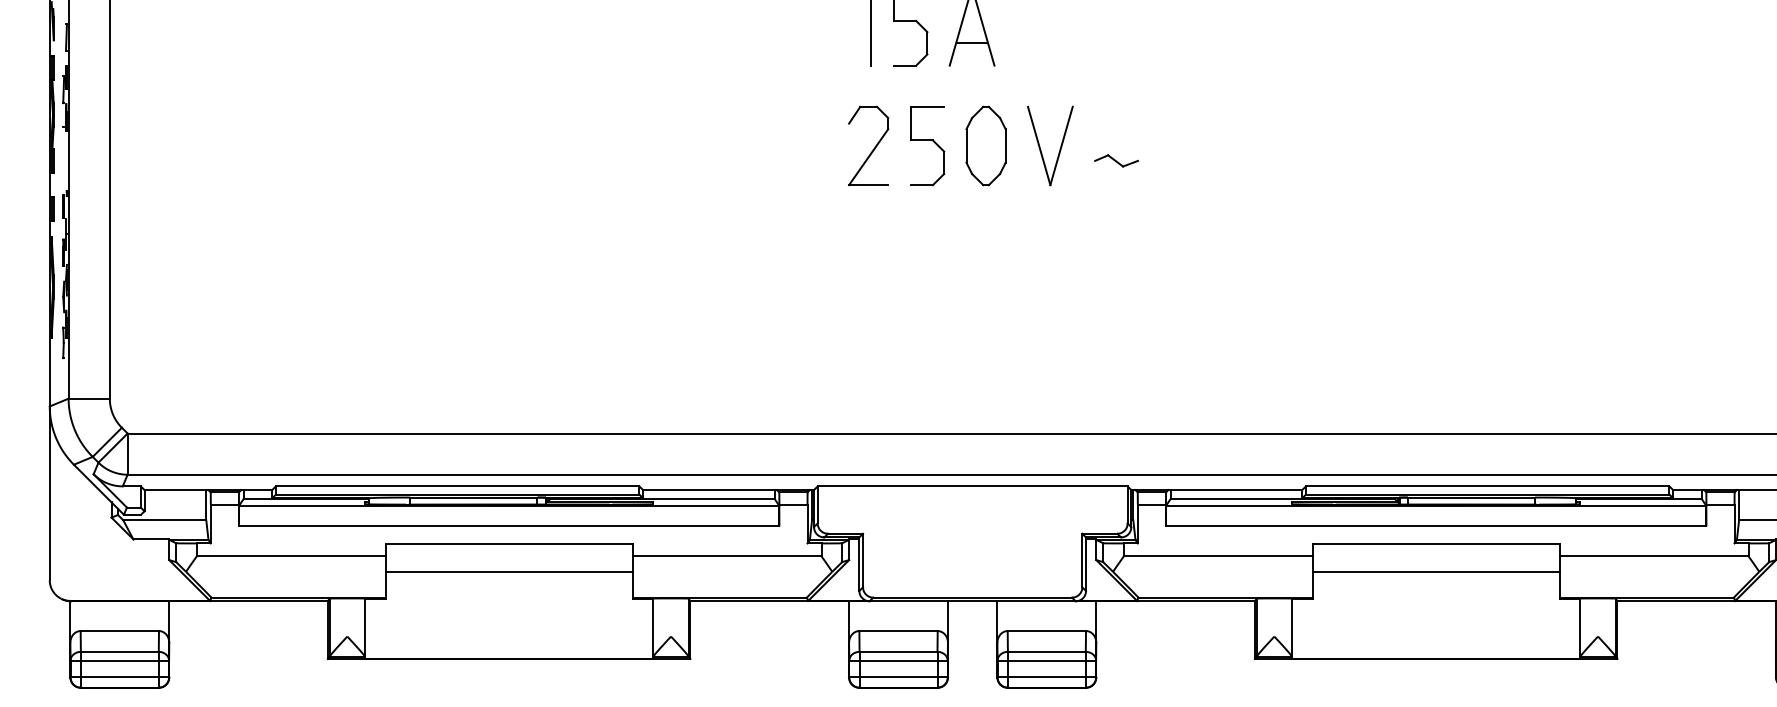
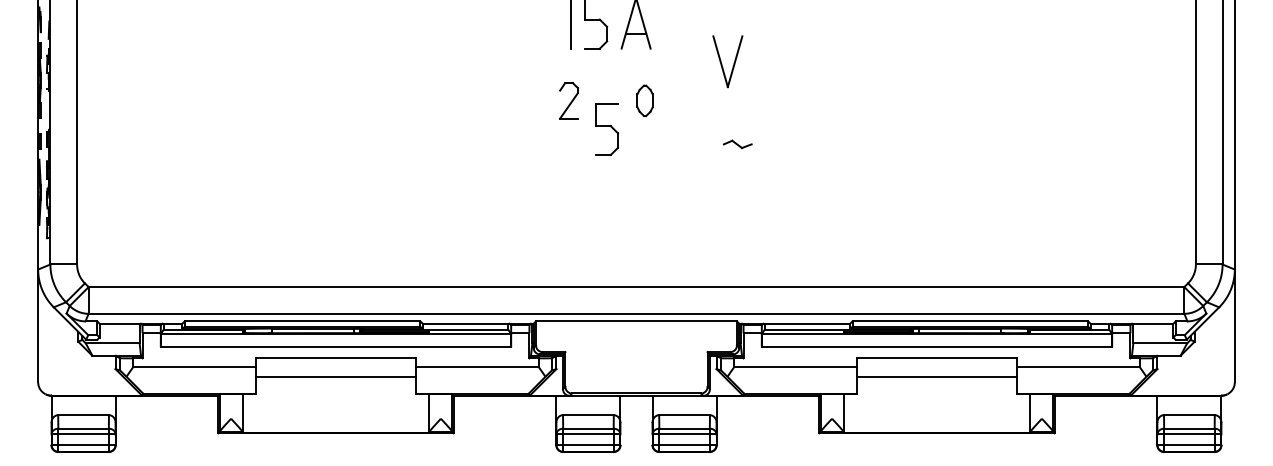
part: (867, 145) -> (568, 100), size x0.7
part: (927, 145) -> (607, 129), moved
part: (985, 145) -> (644, 100), size x0.6
part: (1049, 145) -> (727, 61), moved
part: (1116, 161) -> (737, 144), moved

